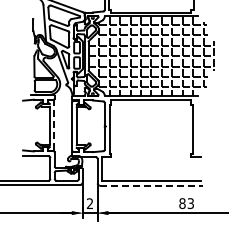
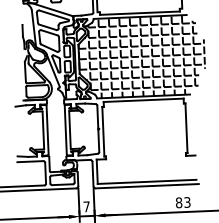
line: (54, 125) -> (47, 130), dashed -> solid
line: (151, 185) -> (147, 186), dashed -> solid
text: (89, 203) -> (86, 206), 2 -> 7

